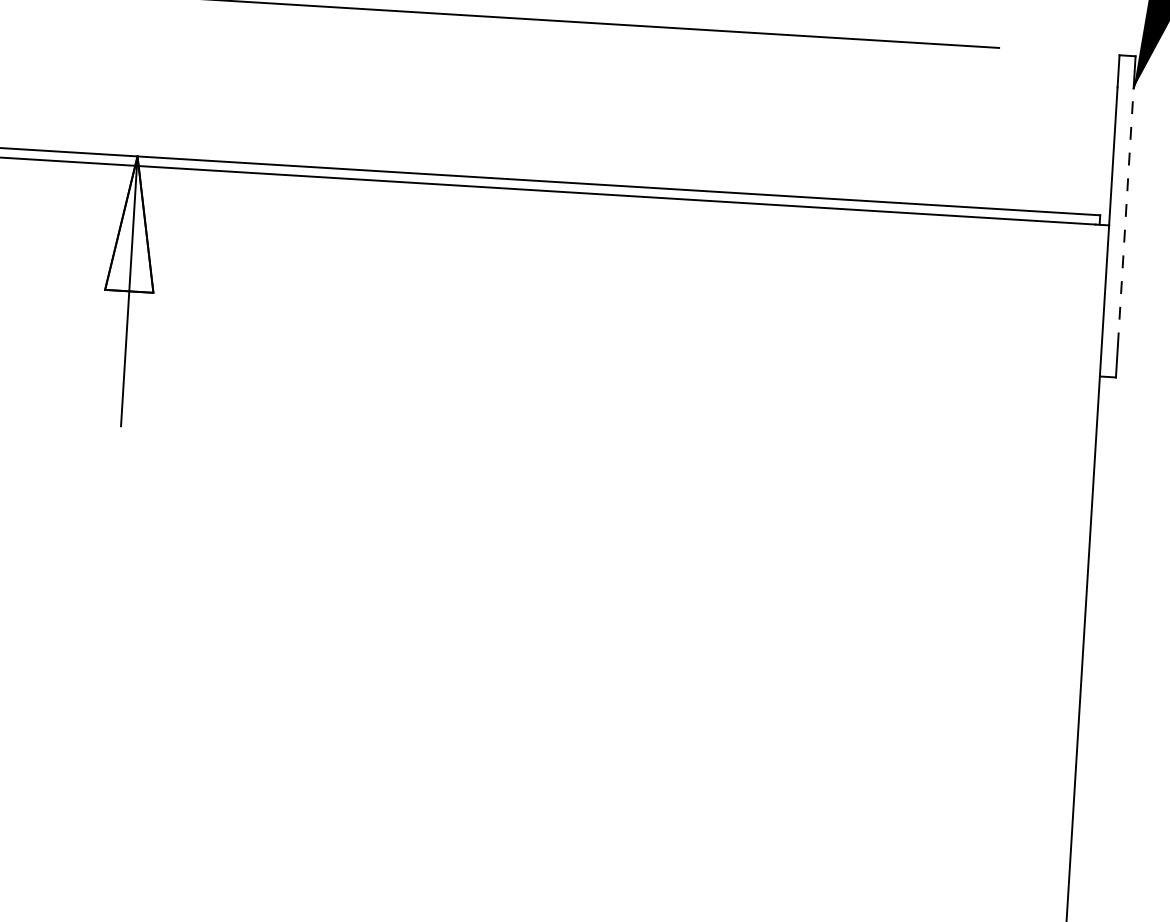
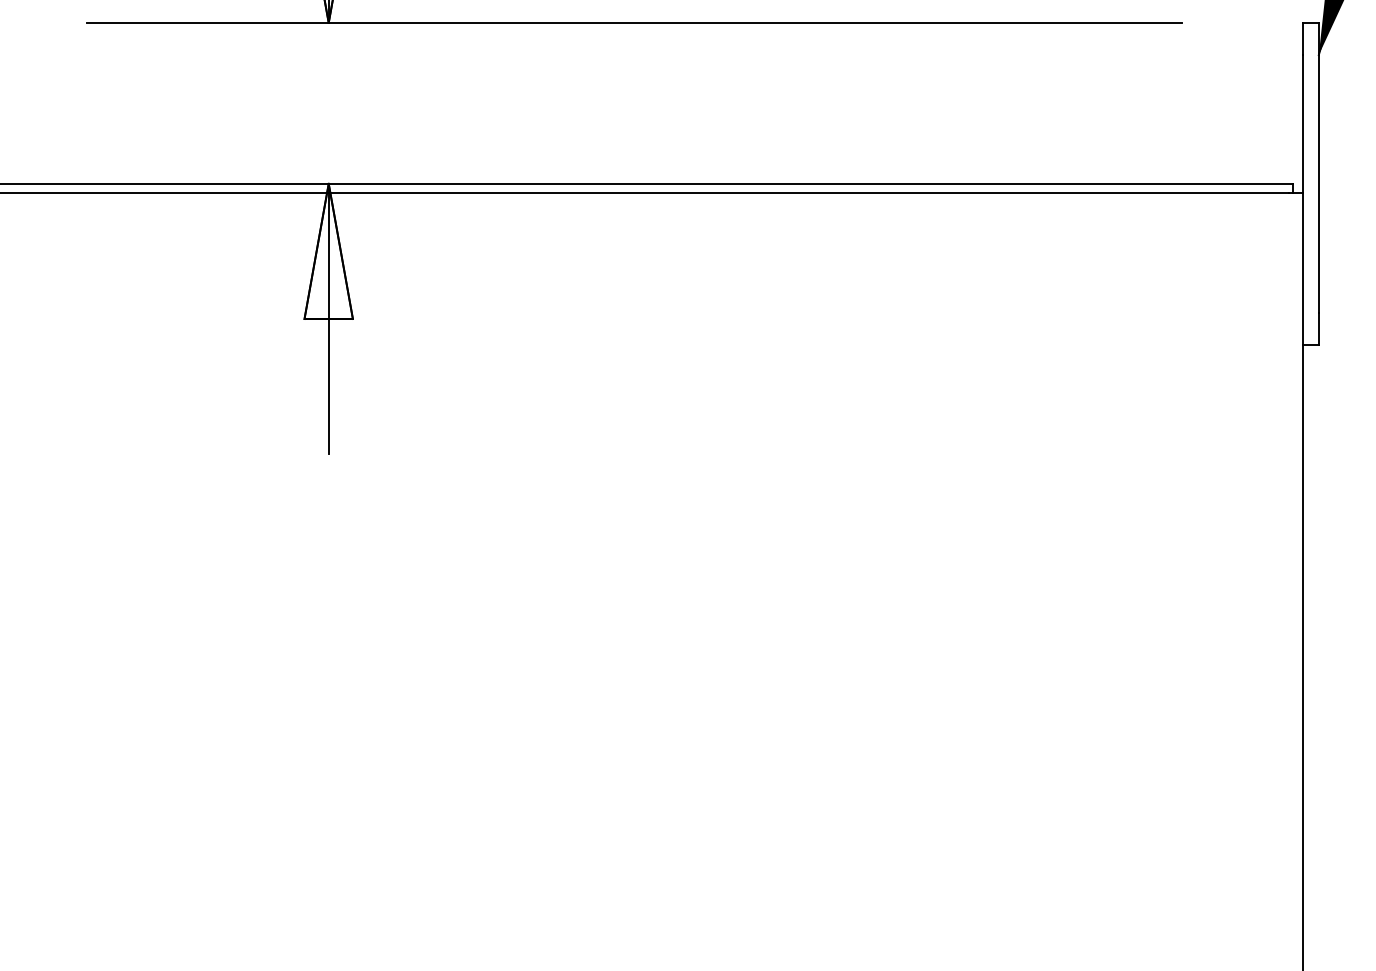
line: (1125, 216) -> (1318, 183), dashed -> solid

